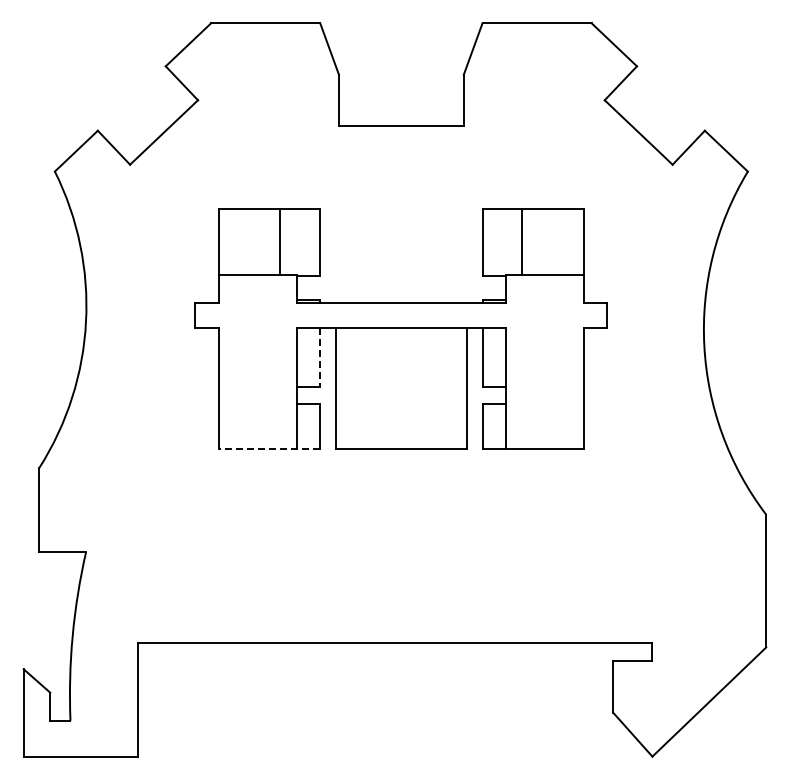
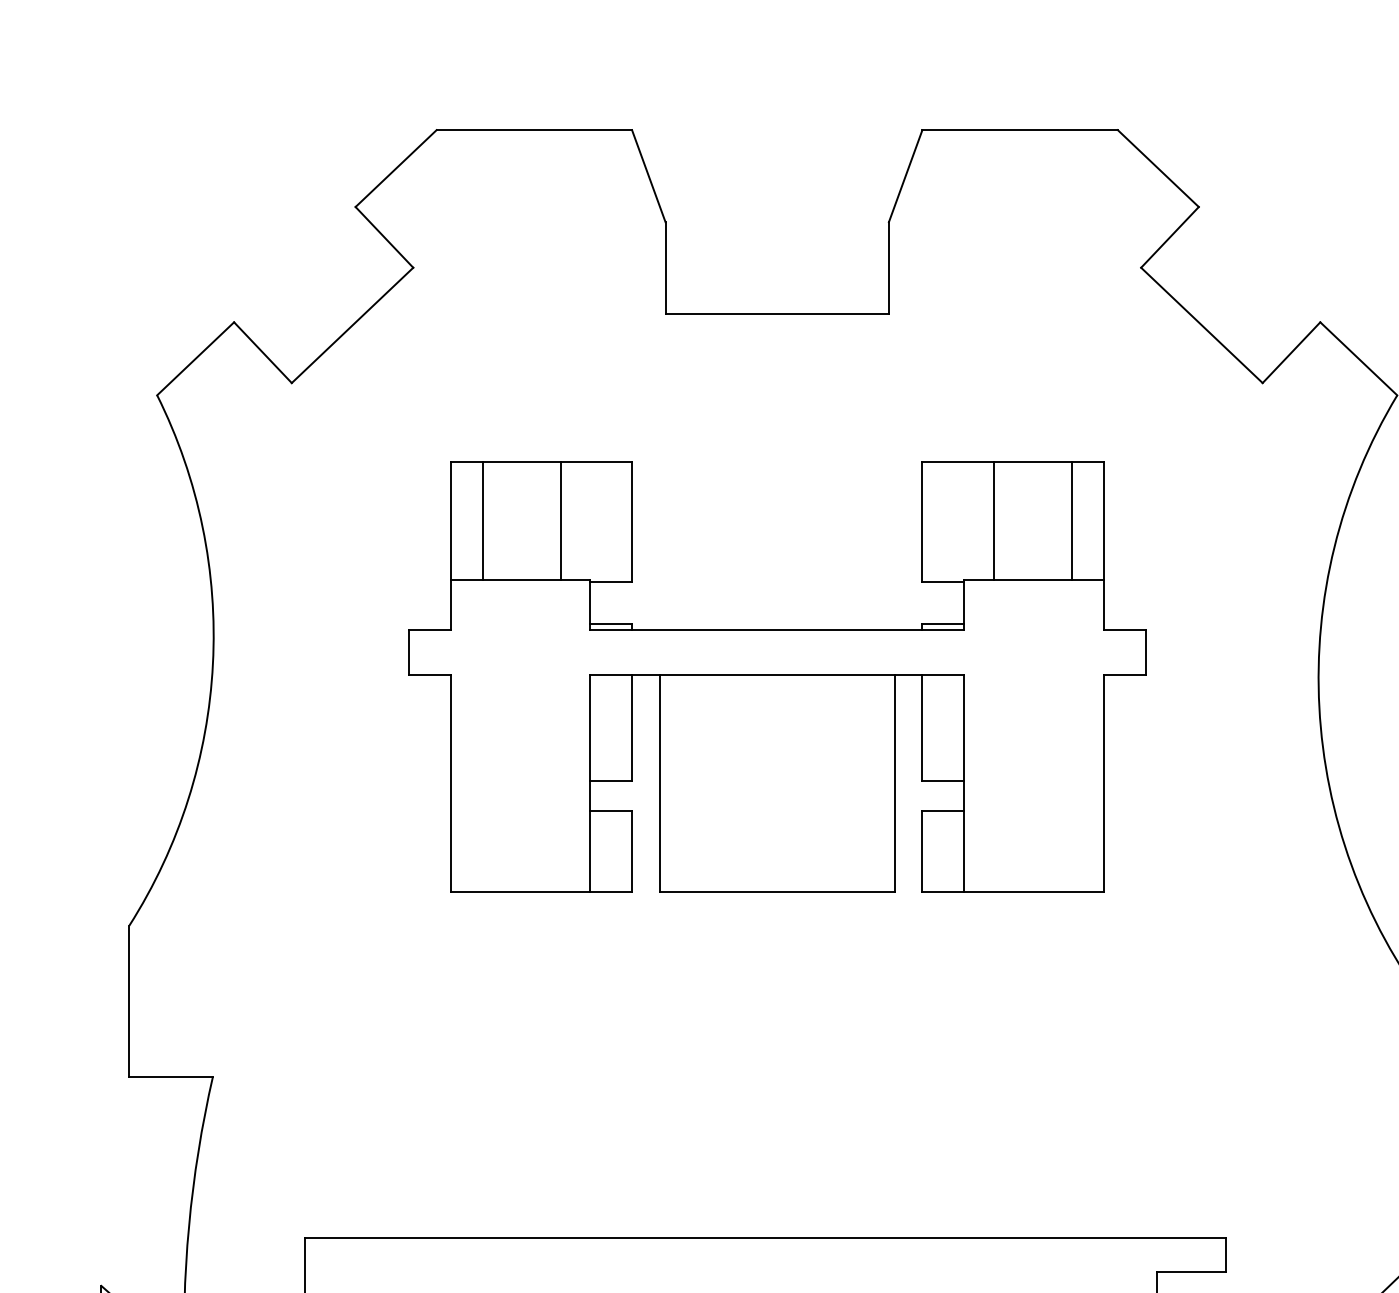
line: (236, 241) -> (482, 520), added
line: (565, 241) -> (1070, 520), added
line: (320, 357) -> (632, 728), dashed -> solid
line: (269, 449) -> (541, 892), dashed -> solid

